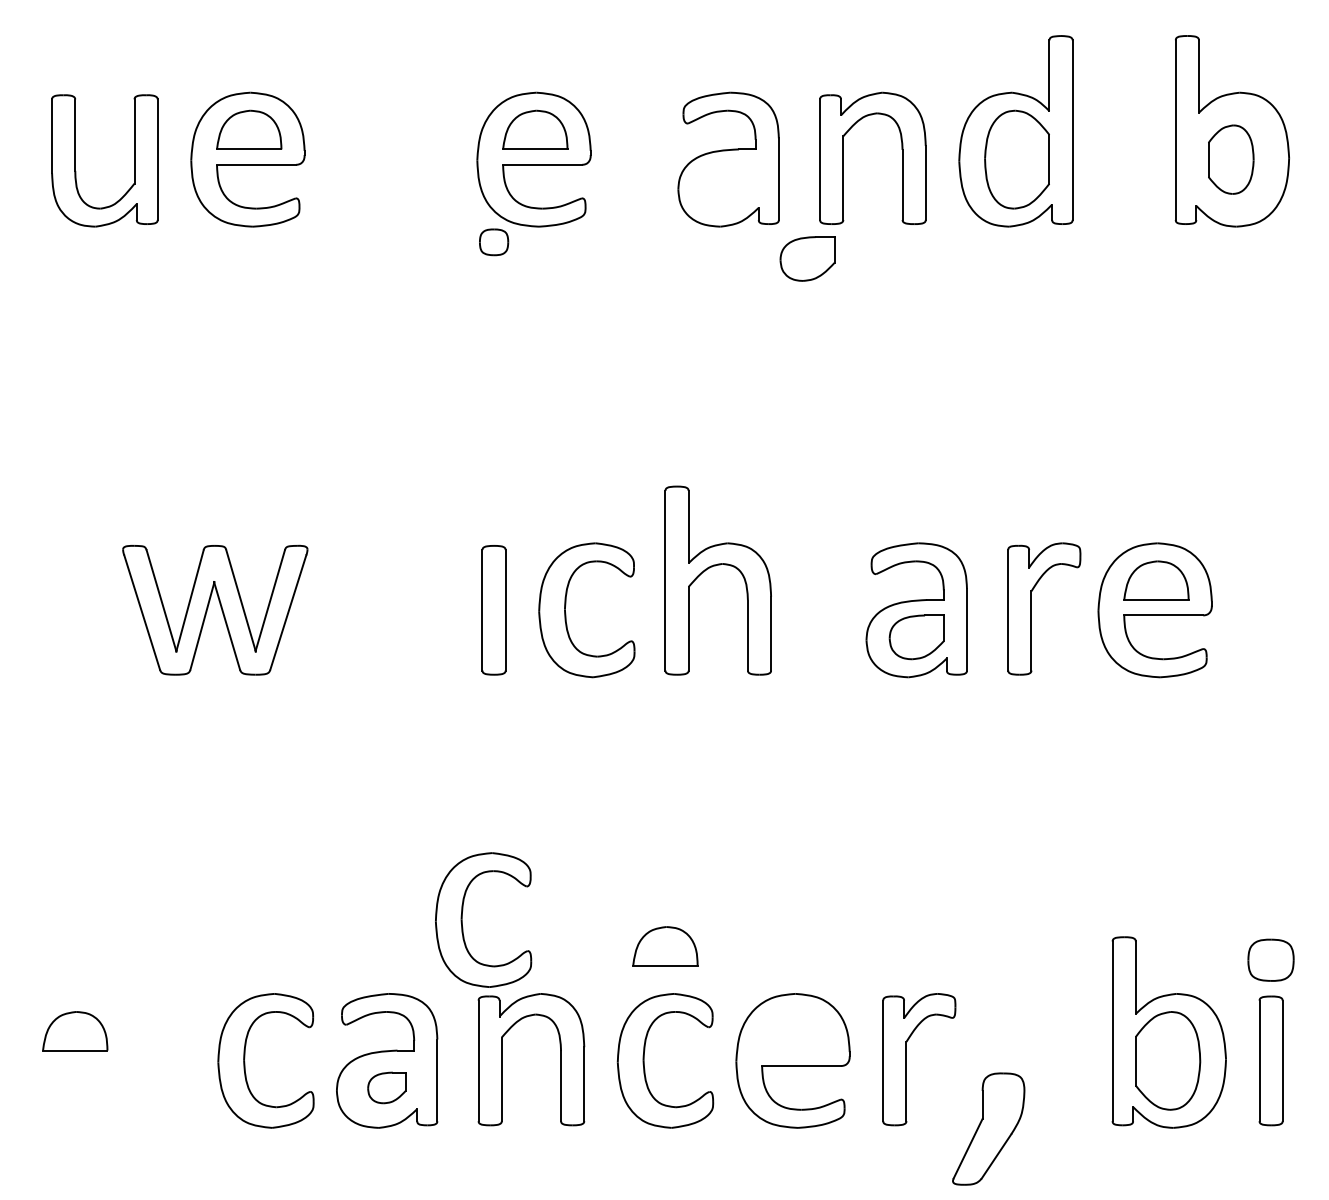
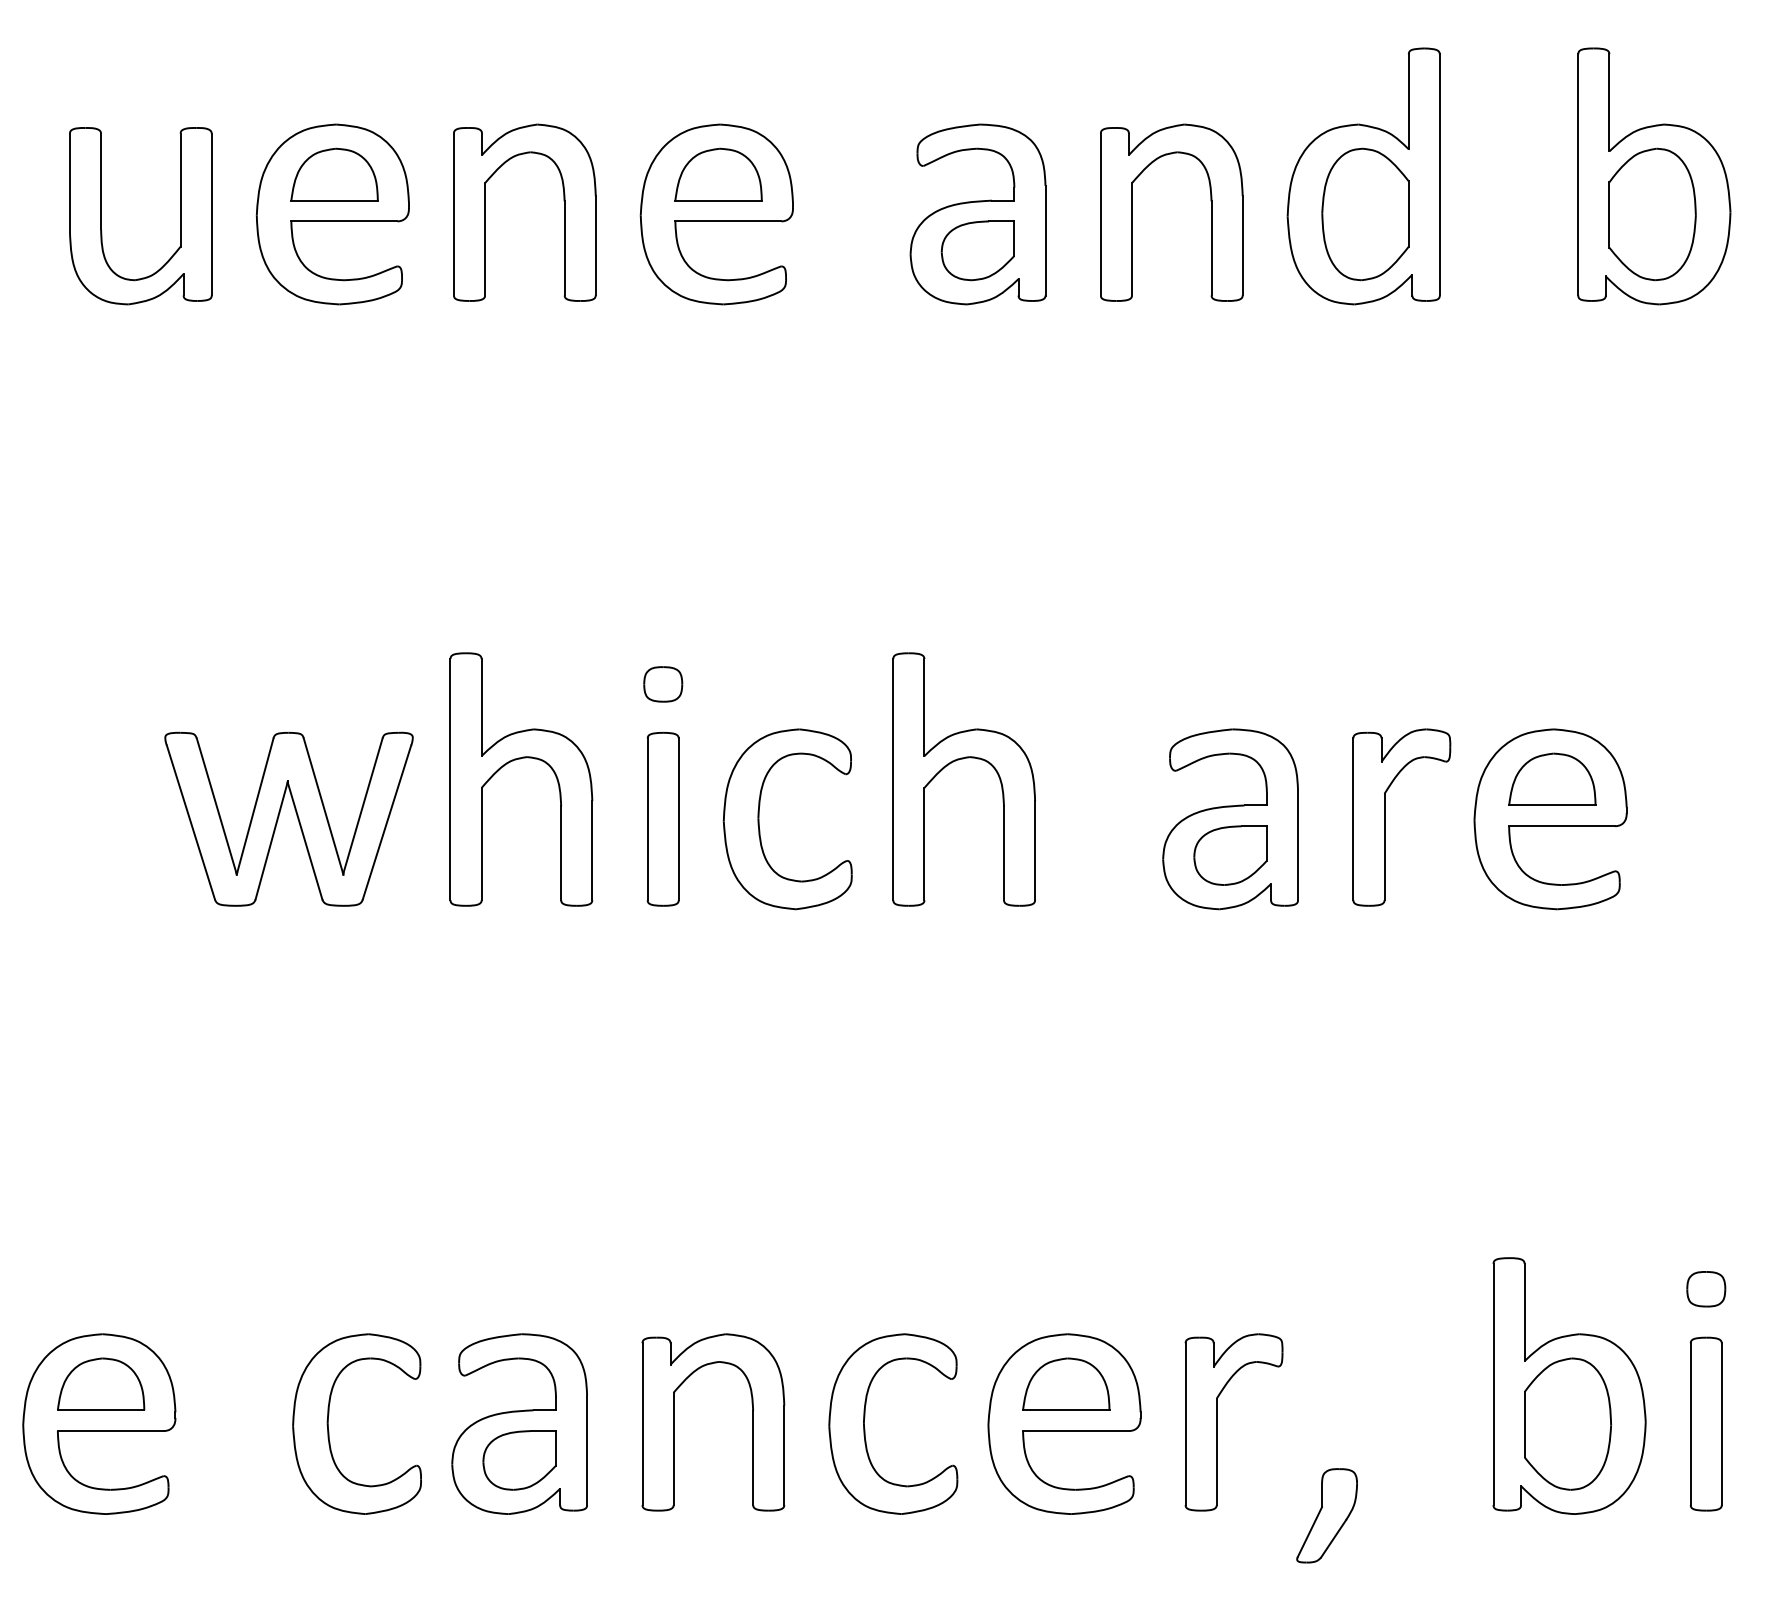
part: (361, 158) -> (485, 212), added
part: (1231, 159) -> (1652, 214), size x1.43
part: (494, 242) -> (663, 684), moved
part: (807, 258) -> (977, 250), moved
part: (384, 566) -> (516, 760), added
part: (462, 919) -> (620, 1234), removed
part: (665, 945) -> (1066, 1383), moved
part: (1271, 960) -> (1706, 1289), size x0.62
part: (74, 1060) -> (99, 1423), added
part: (386, 1087) -> (519, 1460), size x1.43
part: (988, 1128) -> (1326, 1515), size x0.62

